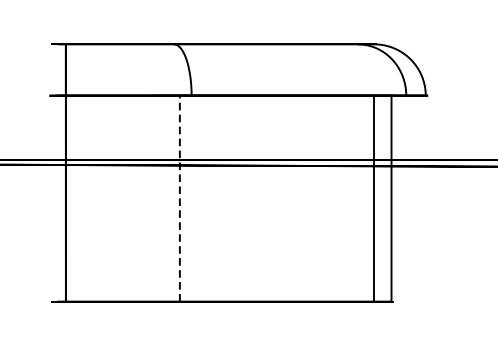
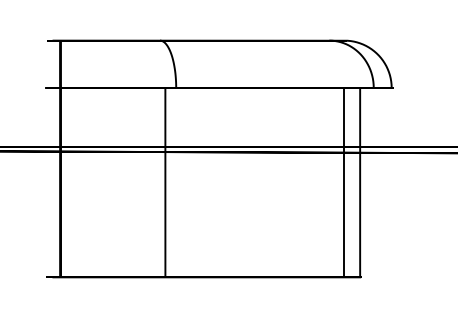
line: (179, 198) -> (165, 182), dashed -> solid

